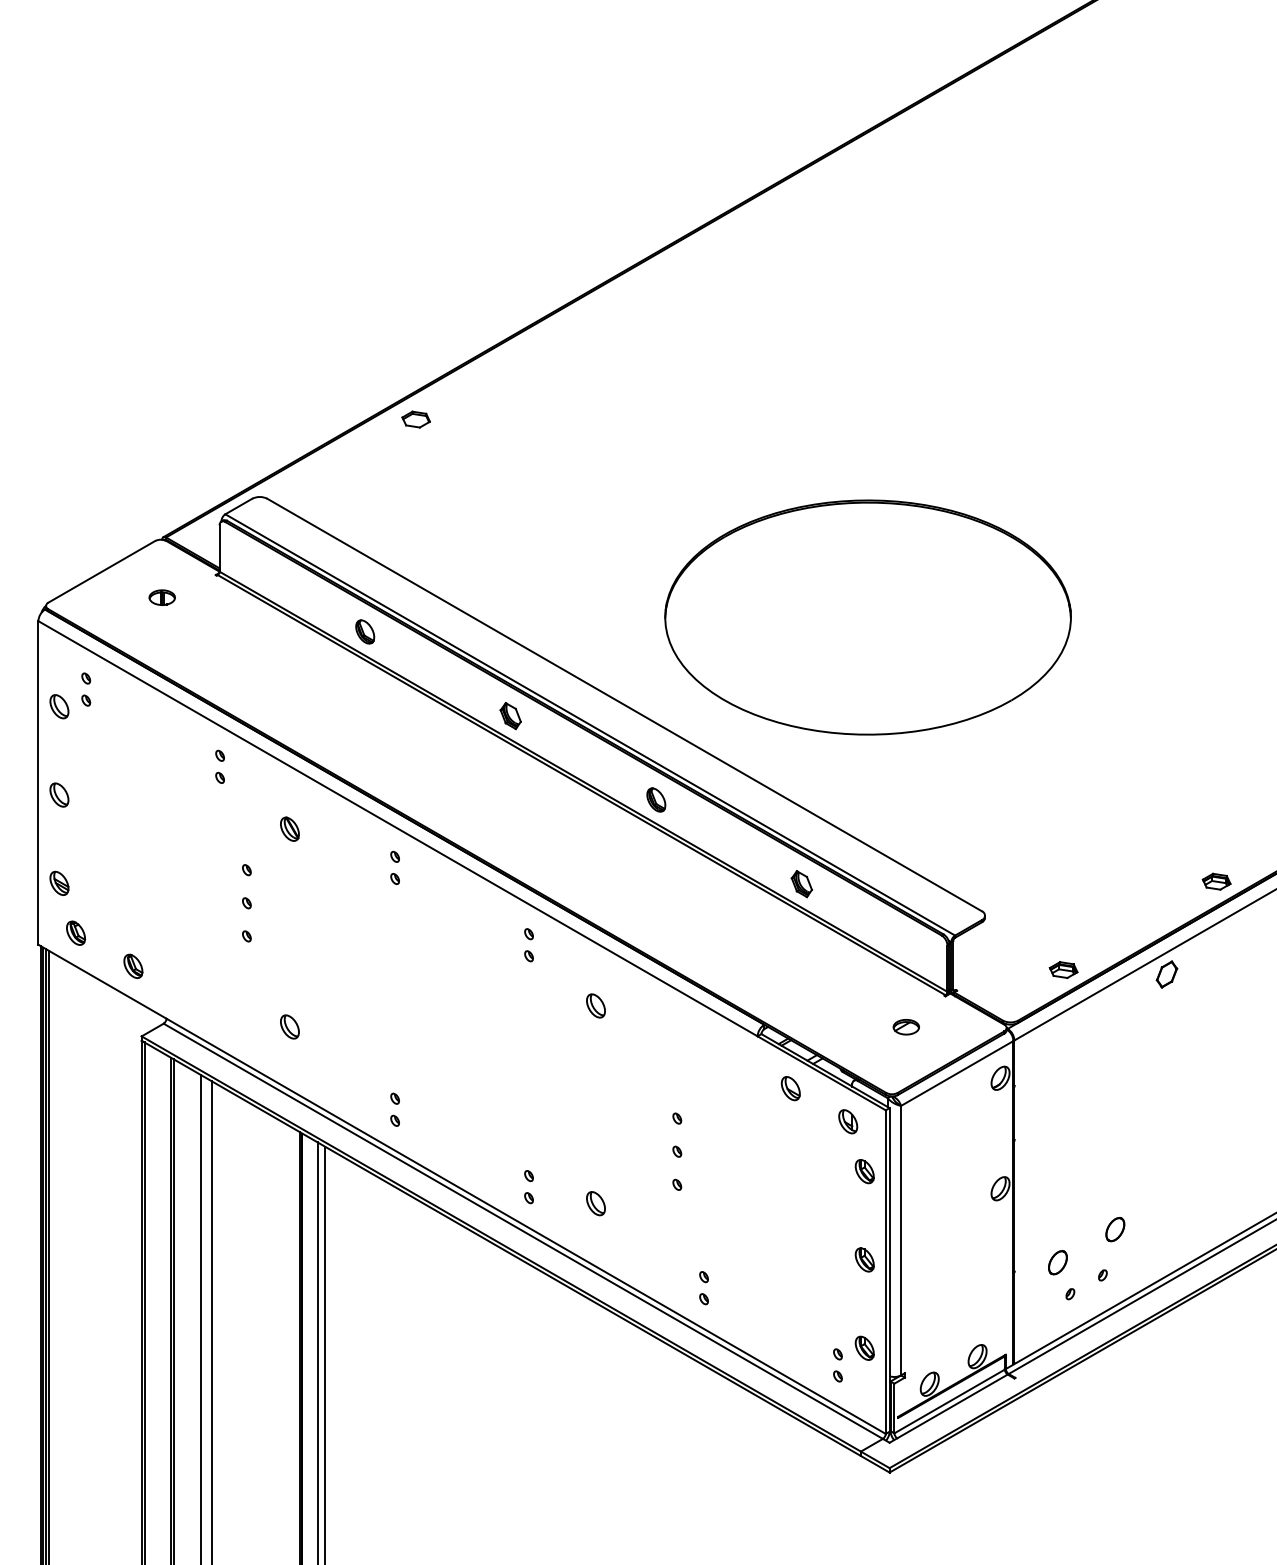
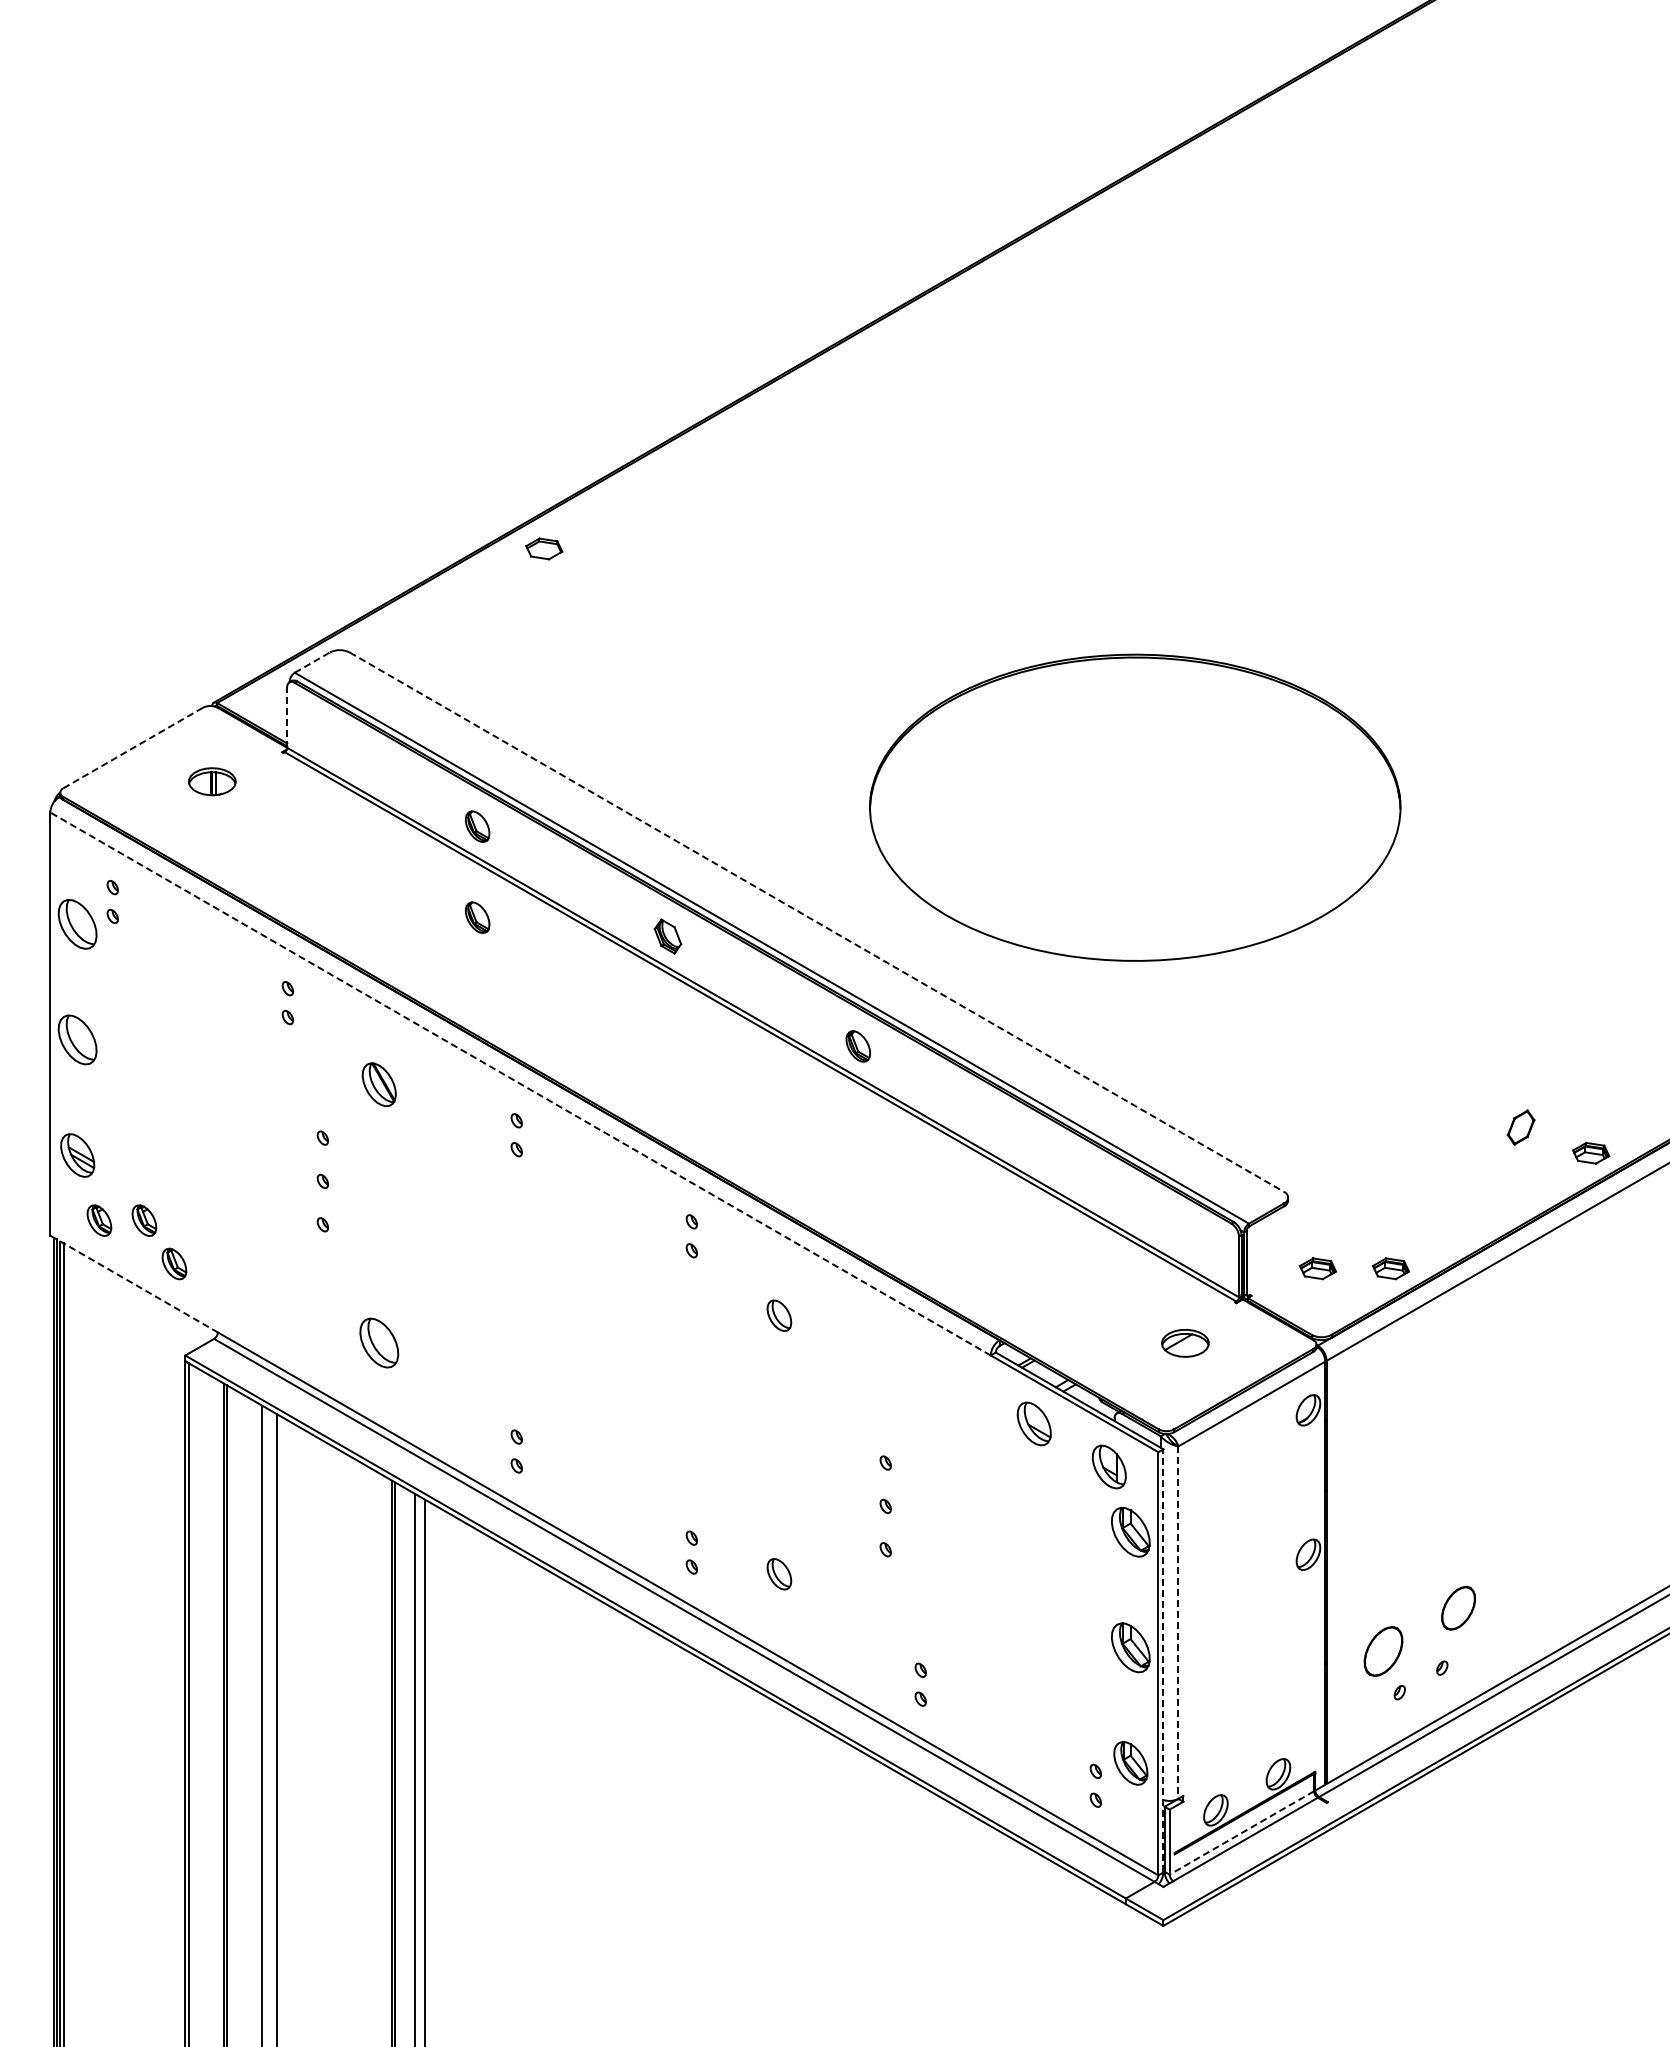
line: (238, 506) -> (312, 662), solid -> dashed
line: (219, 548) -> (287, 717), solid -> dashed
line: (102, 572) -> (133, 748), solid -> dashed
part: (161, 597) -> (211, 781), size x1.4
part: (365, 701) -> (477, 917), added
line: (625, 705) -> (817, 922), solid -> dashed
part: (59, 706) -> (77, 924), size x1.6
part: (59, 794) -> (77, 1039), size x1.6
line: (398, 828) -> (520, 1083), solid -> dashed
part: (289, 829) -> (378, 1084), size x1.4
part: (59, 883) -> (77, 1155), size x1.4
part: (801, 884) -> (1048, 1156), removed
part: (110, 933) -> (144, 1220), added
part: (1008, 969) -> (1318, 1268), added
part: (1166, 974) -> (1520, 1127), moved
line: (102, 982) -> (134, 1284), solid -> dashed
part: (289, 1027) -> (378, 1343), size x1.6
part: (905, 1027) -> (1184, 1343), size x1.4
part: (790, 1088) -> (1033, 1423), size x1.4
part: (847, 1122) -> (1108, 1467), size x1.4
part: (864, 1171) -> (1130, 1532), size x1.6
part: (1115, 1229) -> (1458, 1607), size x1.4
line: (901, 1241) -> (1178, 1623), solid -> dashed
part: (864, 1259) -> (1130, 1647), size x1.6
part: (1057, 1262) -> (1383, 1651), size x1.6
line: (889, 1269) -> (1163, 1660), solid -> dashed
part: (864, 1348) -> (1130, 1763), size x1.4
line: (949, 1401) -> (1241, 1833), solid -> dashed

